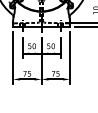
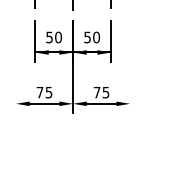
line: (13, 57) -> (16, 59), removed
line: (70, 57) -> (130, 59), removed

